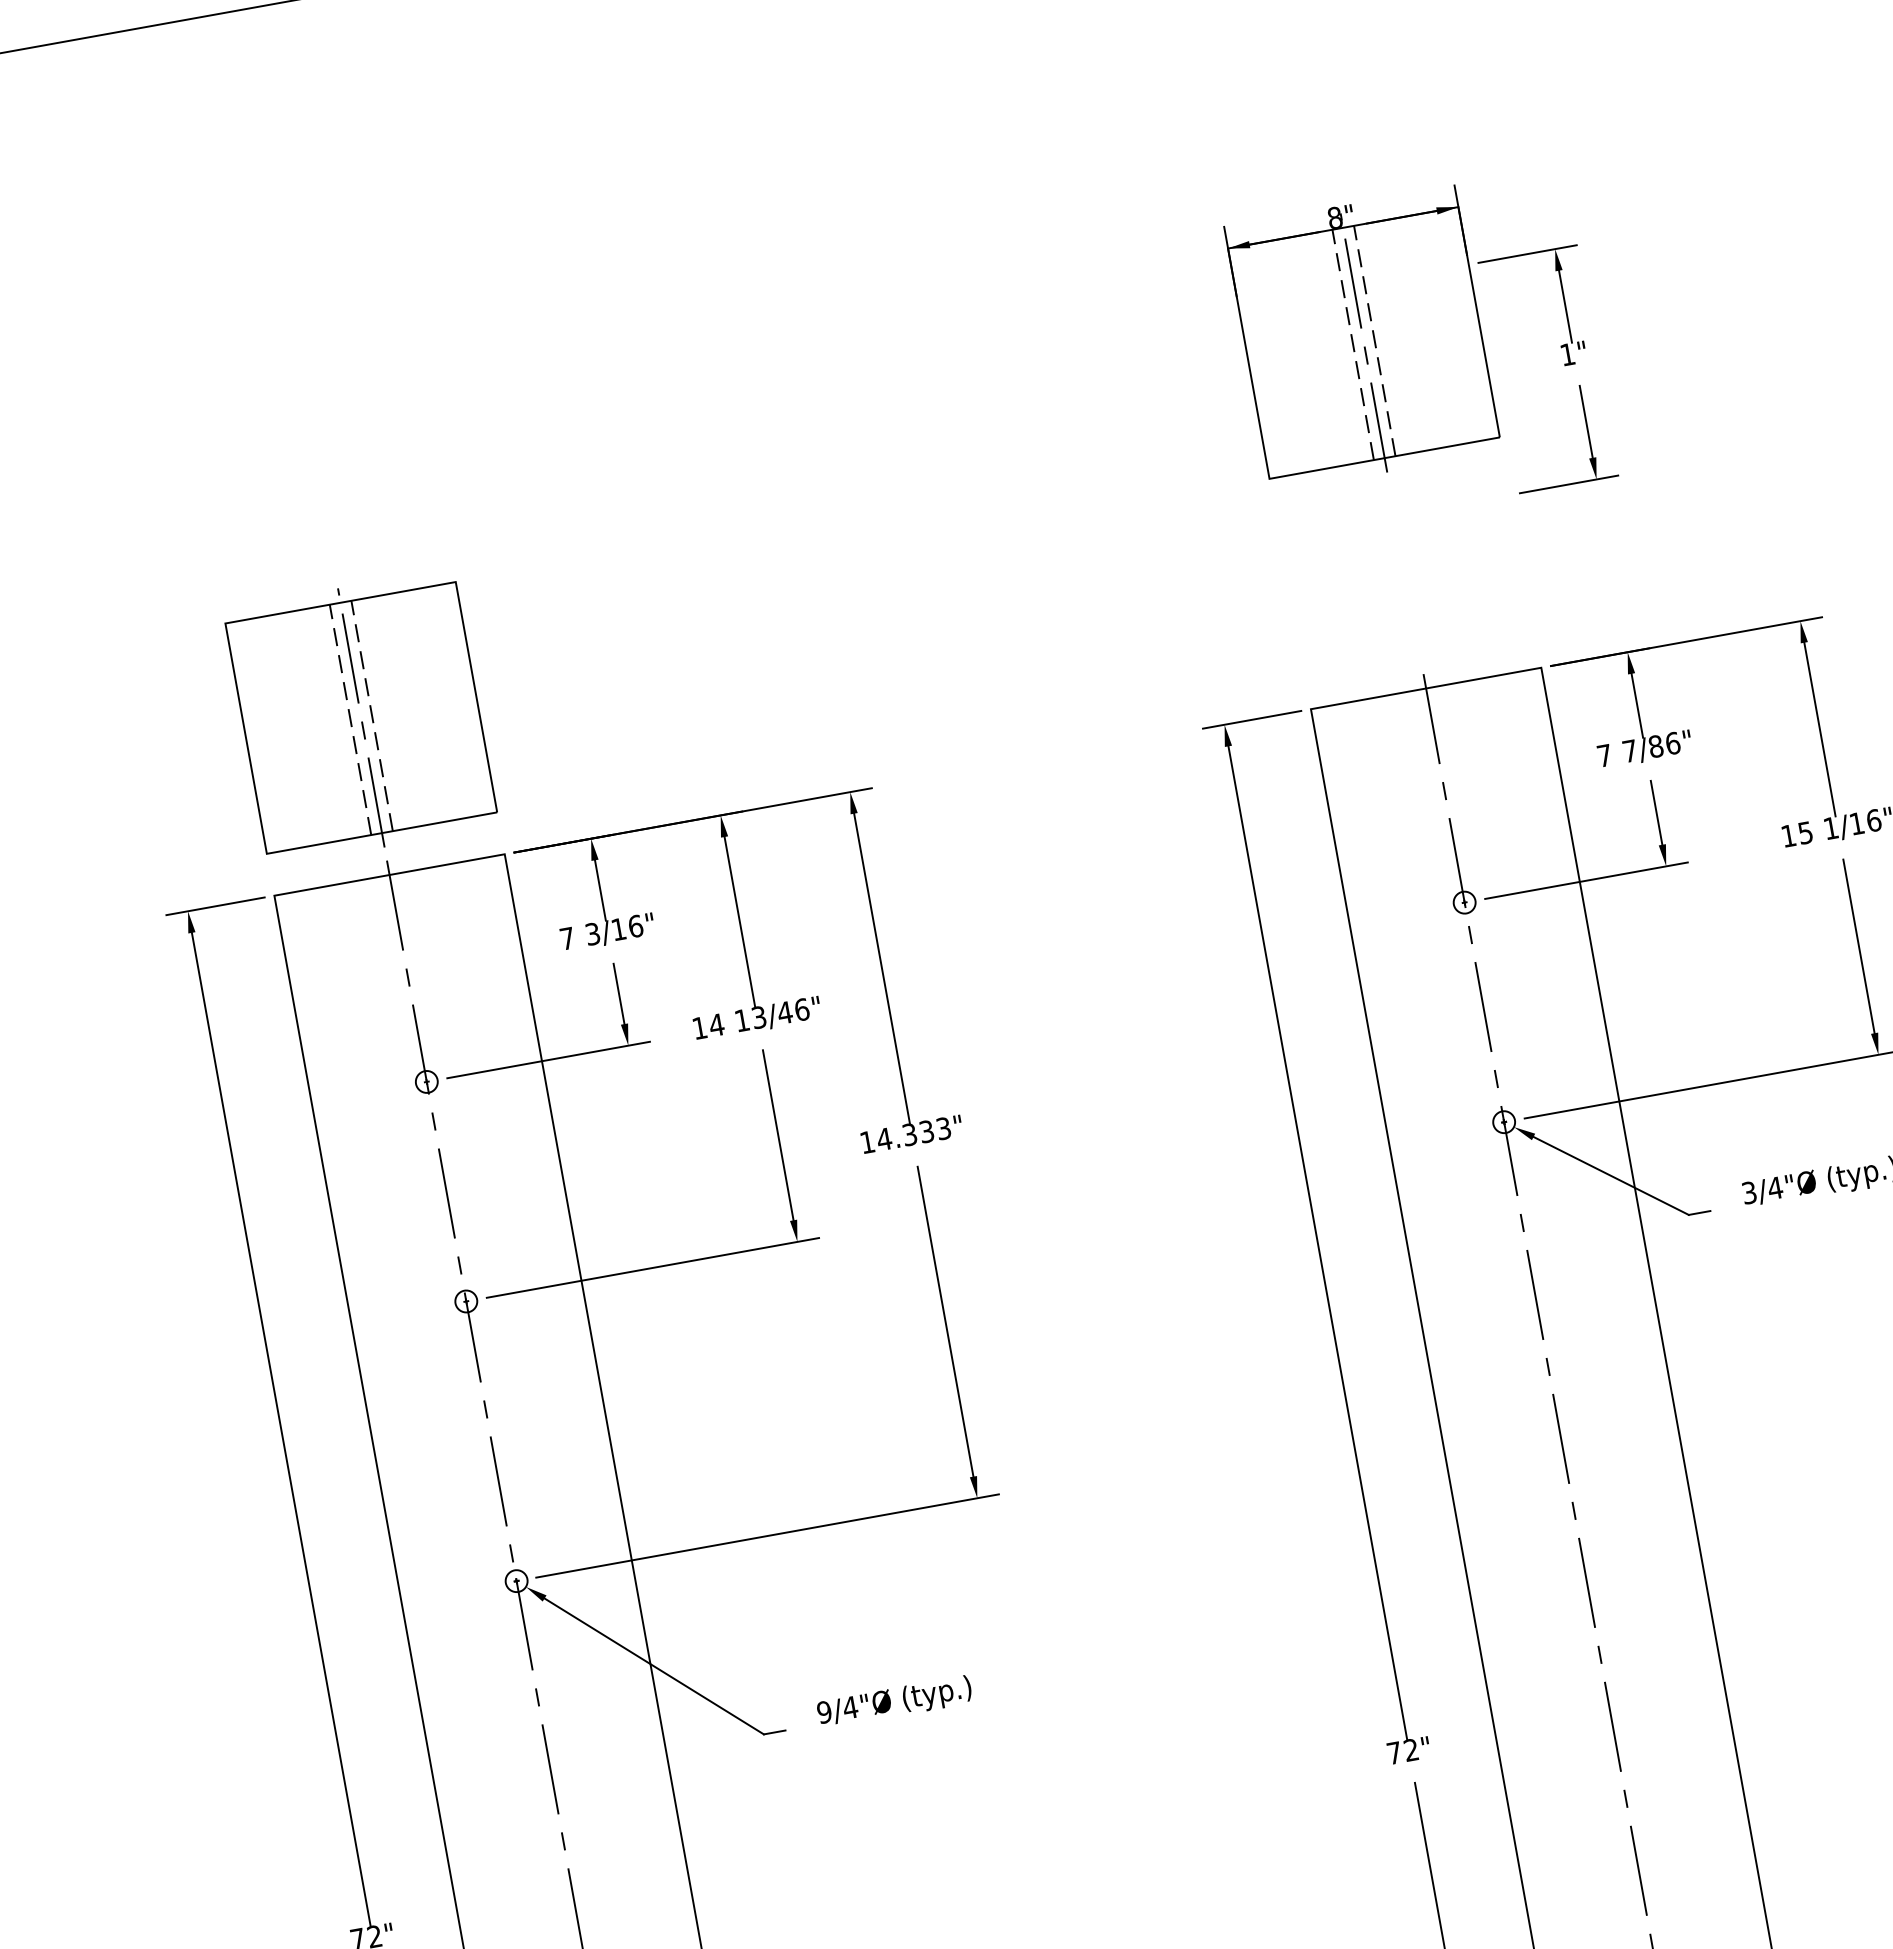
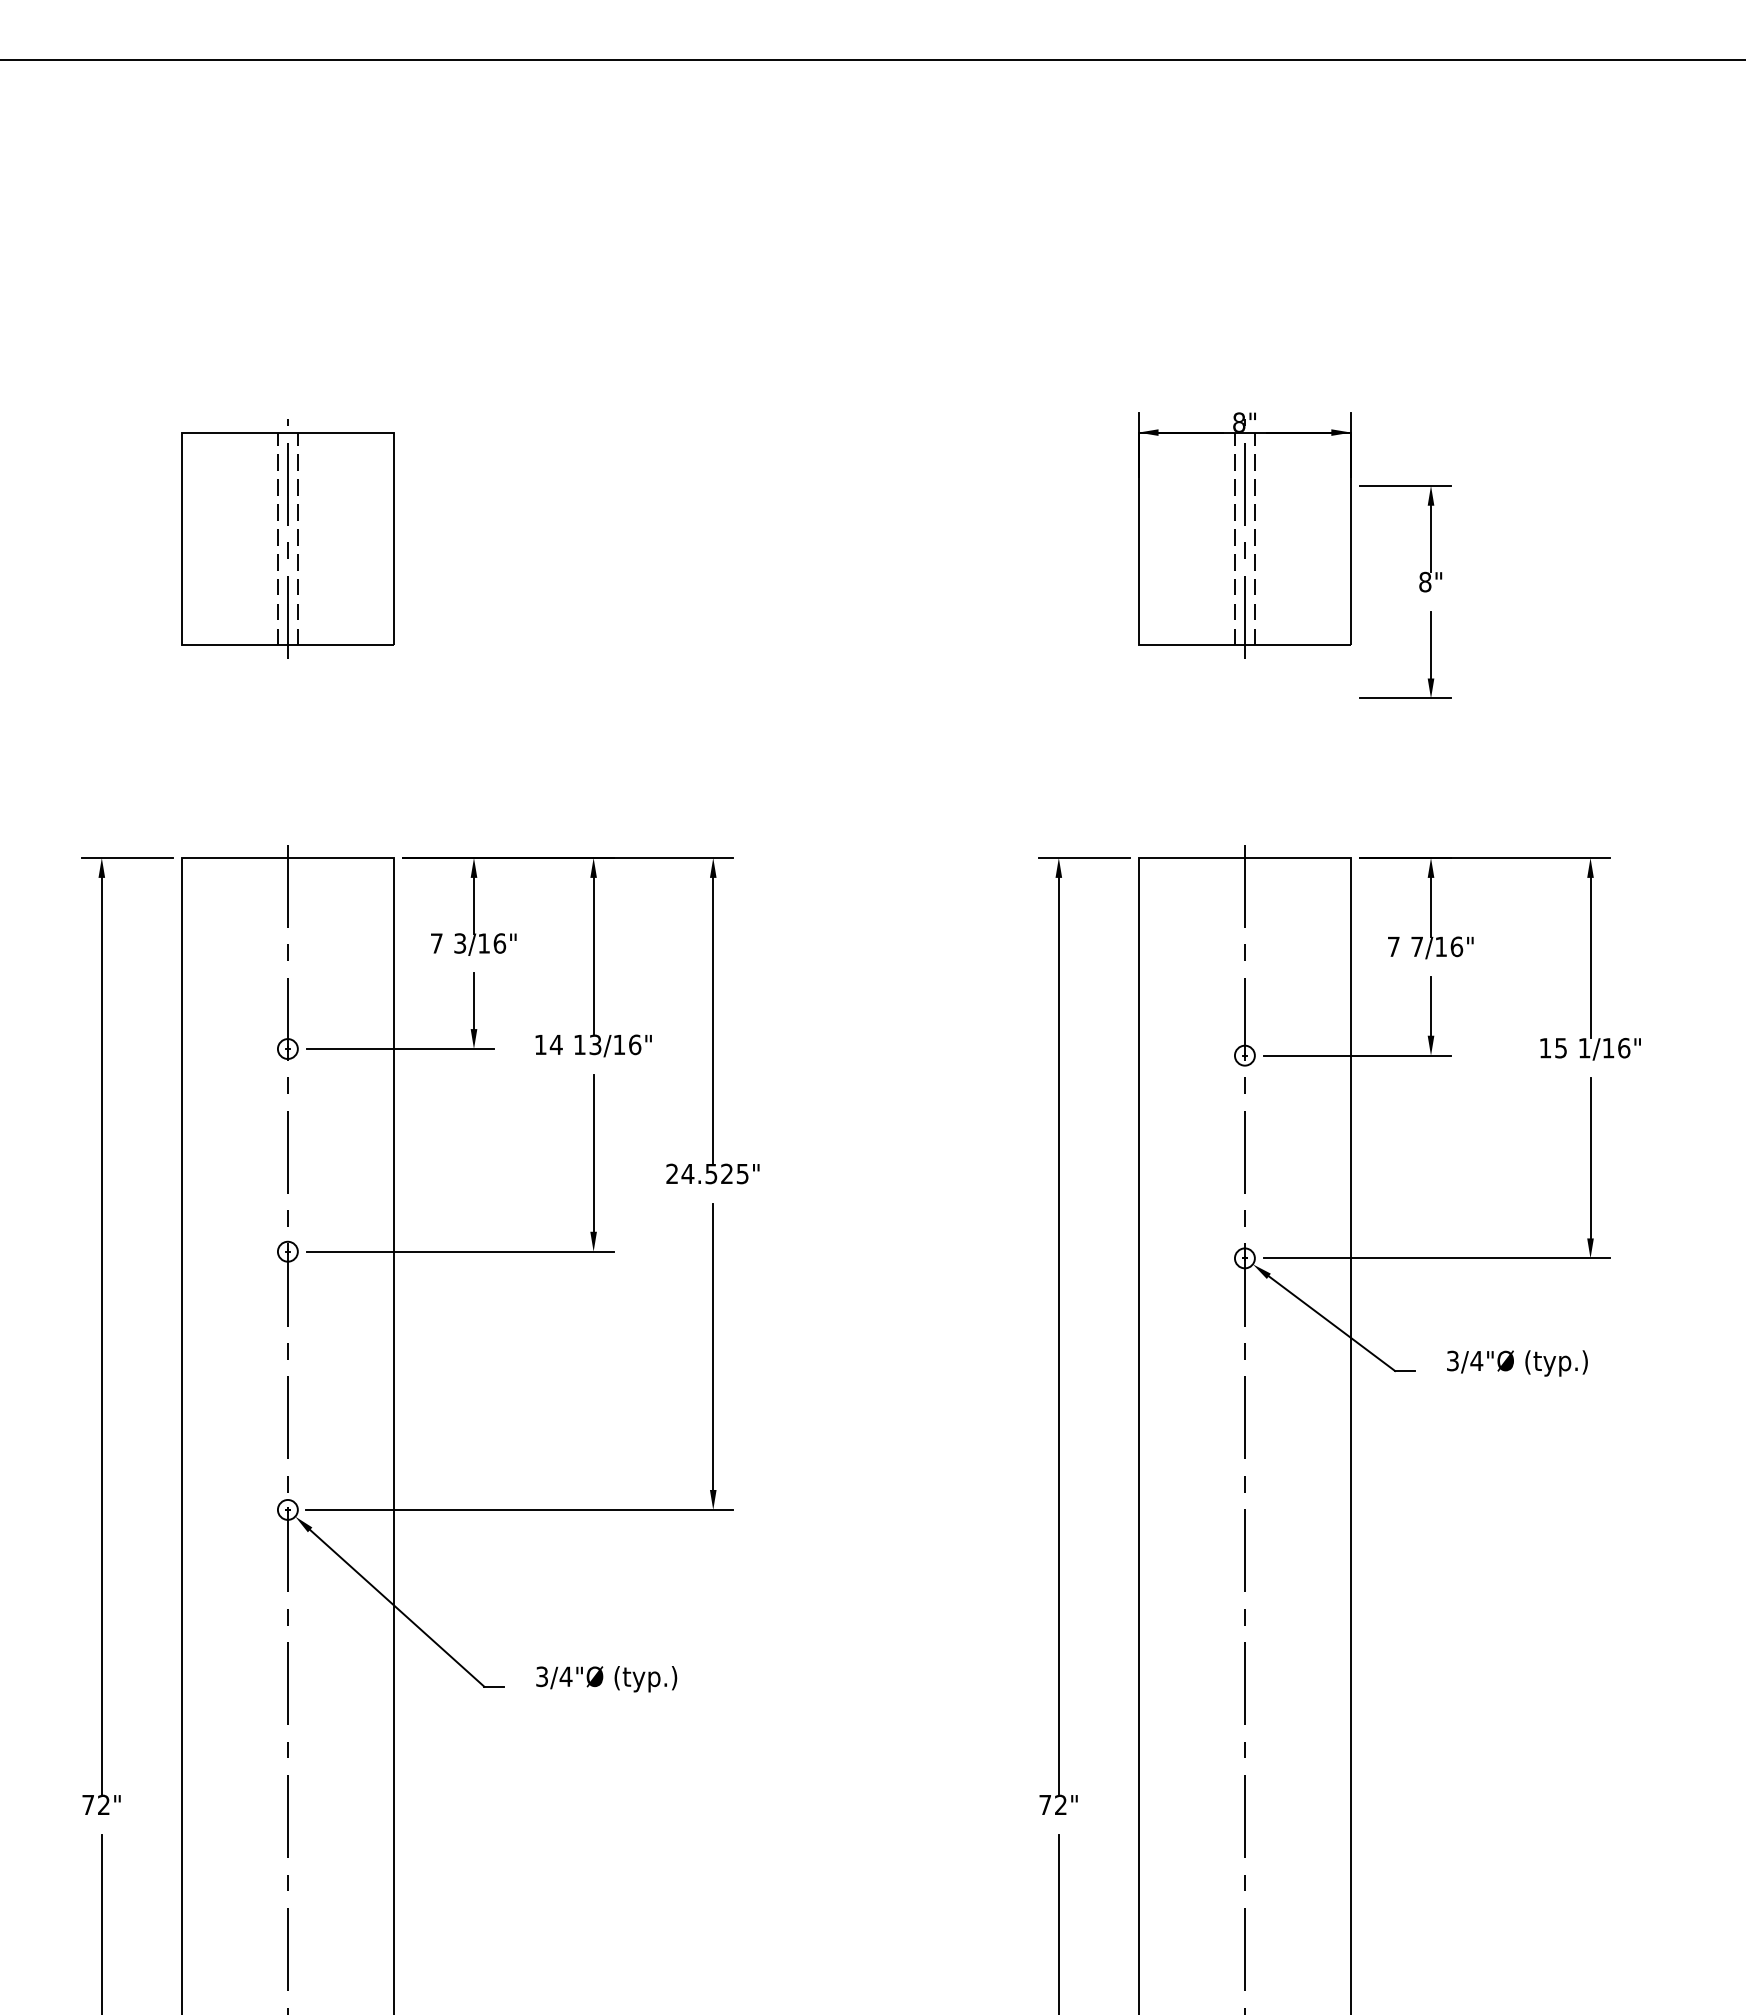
text: (1567, 353) -> (1425, 581), 1" -> 8"
part: (360, 717) -> (287, 538), moved
text: (1656, 746) -> (1441, 946), 7/86" -> 7/16"
text: (783, 1012) -> (618, 1044), 13/46" -> 13/16"
text: (905, 1134) -> (707, 1173), 14.333" -> 24.525"
text: (824, 1711) -> (542, 1676), 9/4"Ø -> 3/4"Ø

